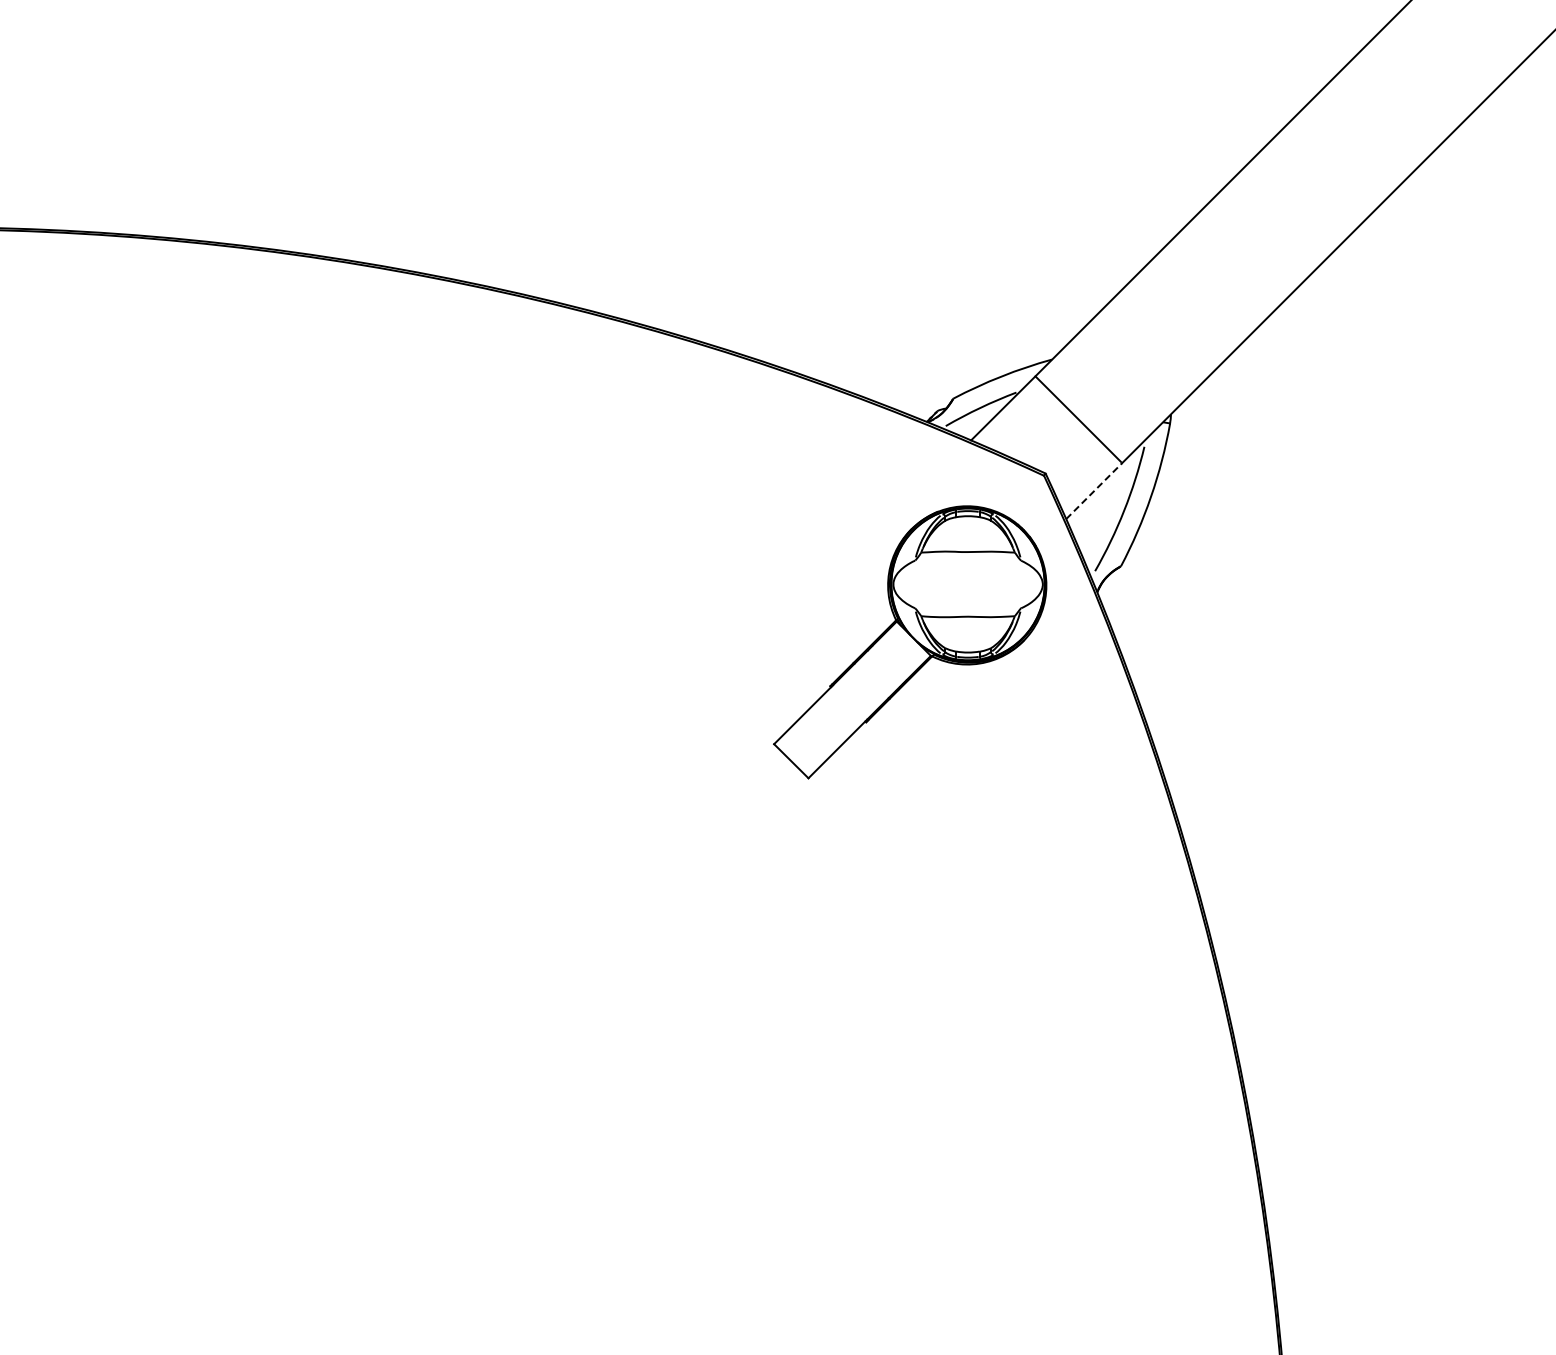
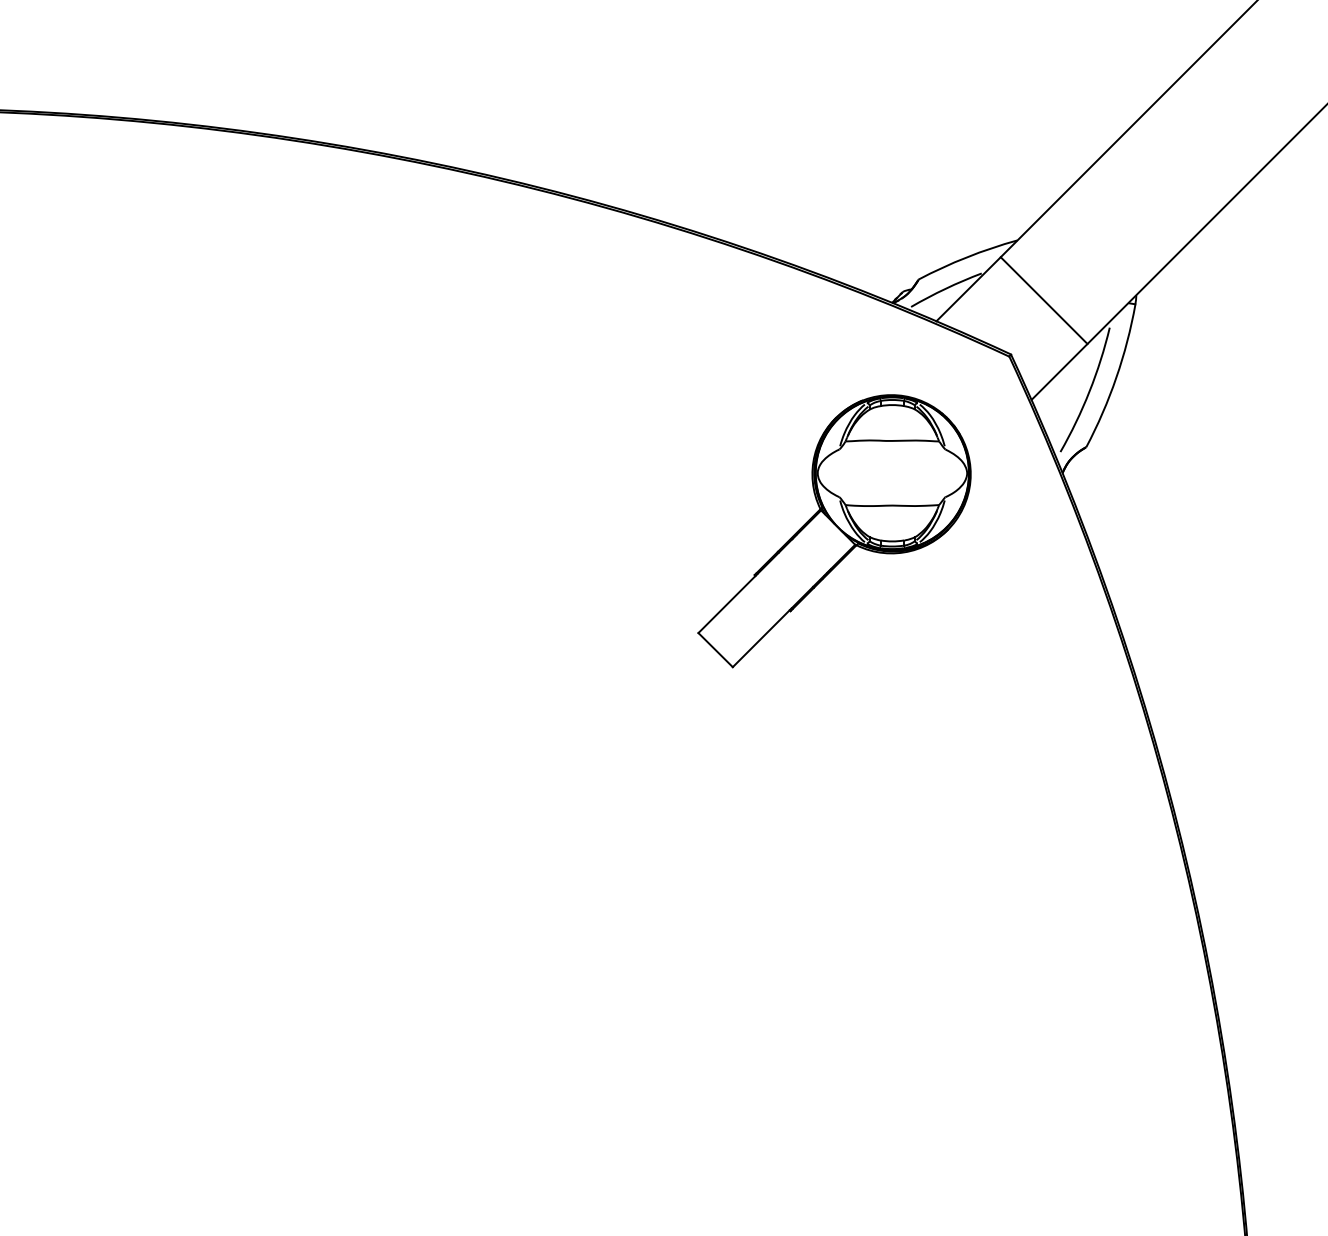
line: (1094, 491) -> (1059, 372), dashed -> solid
part: (910, 642) -> (834, 531), moved

